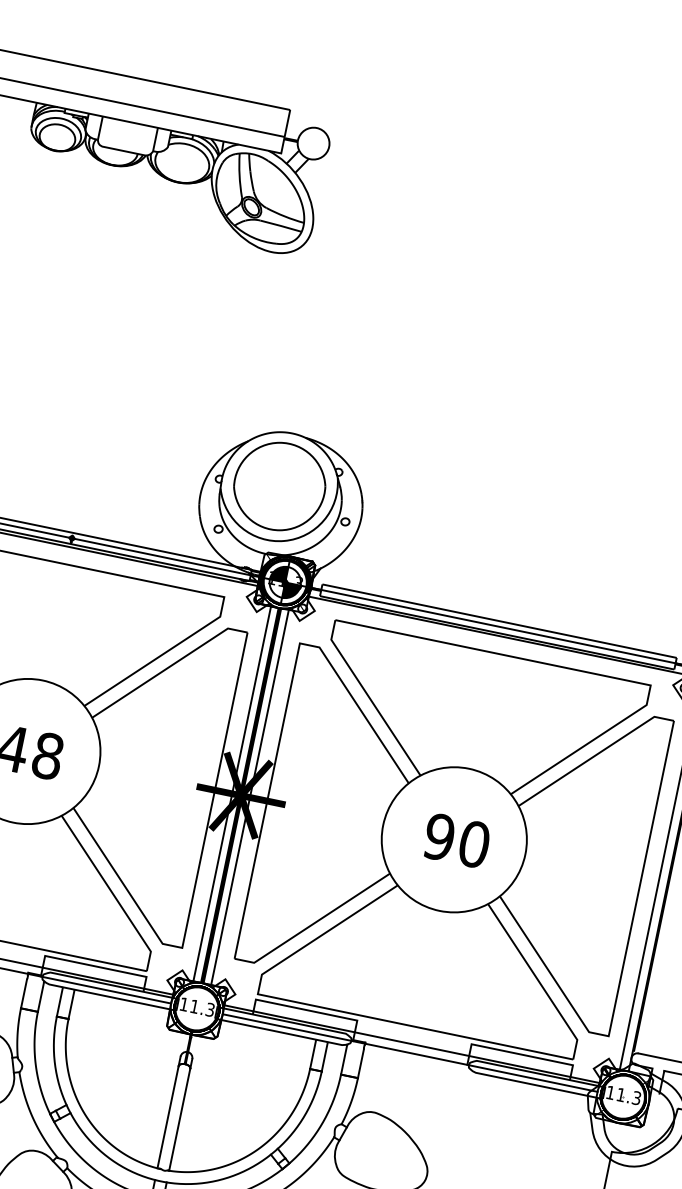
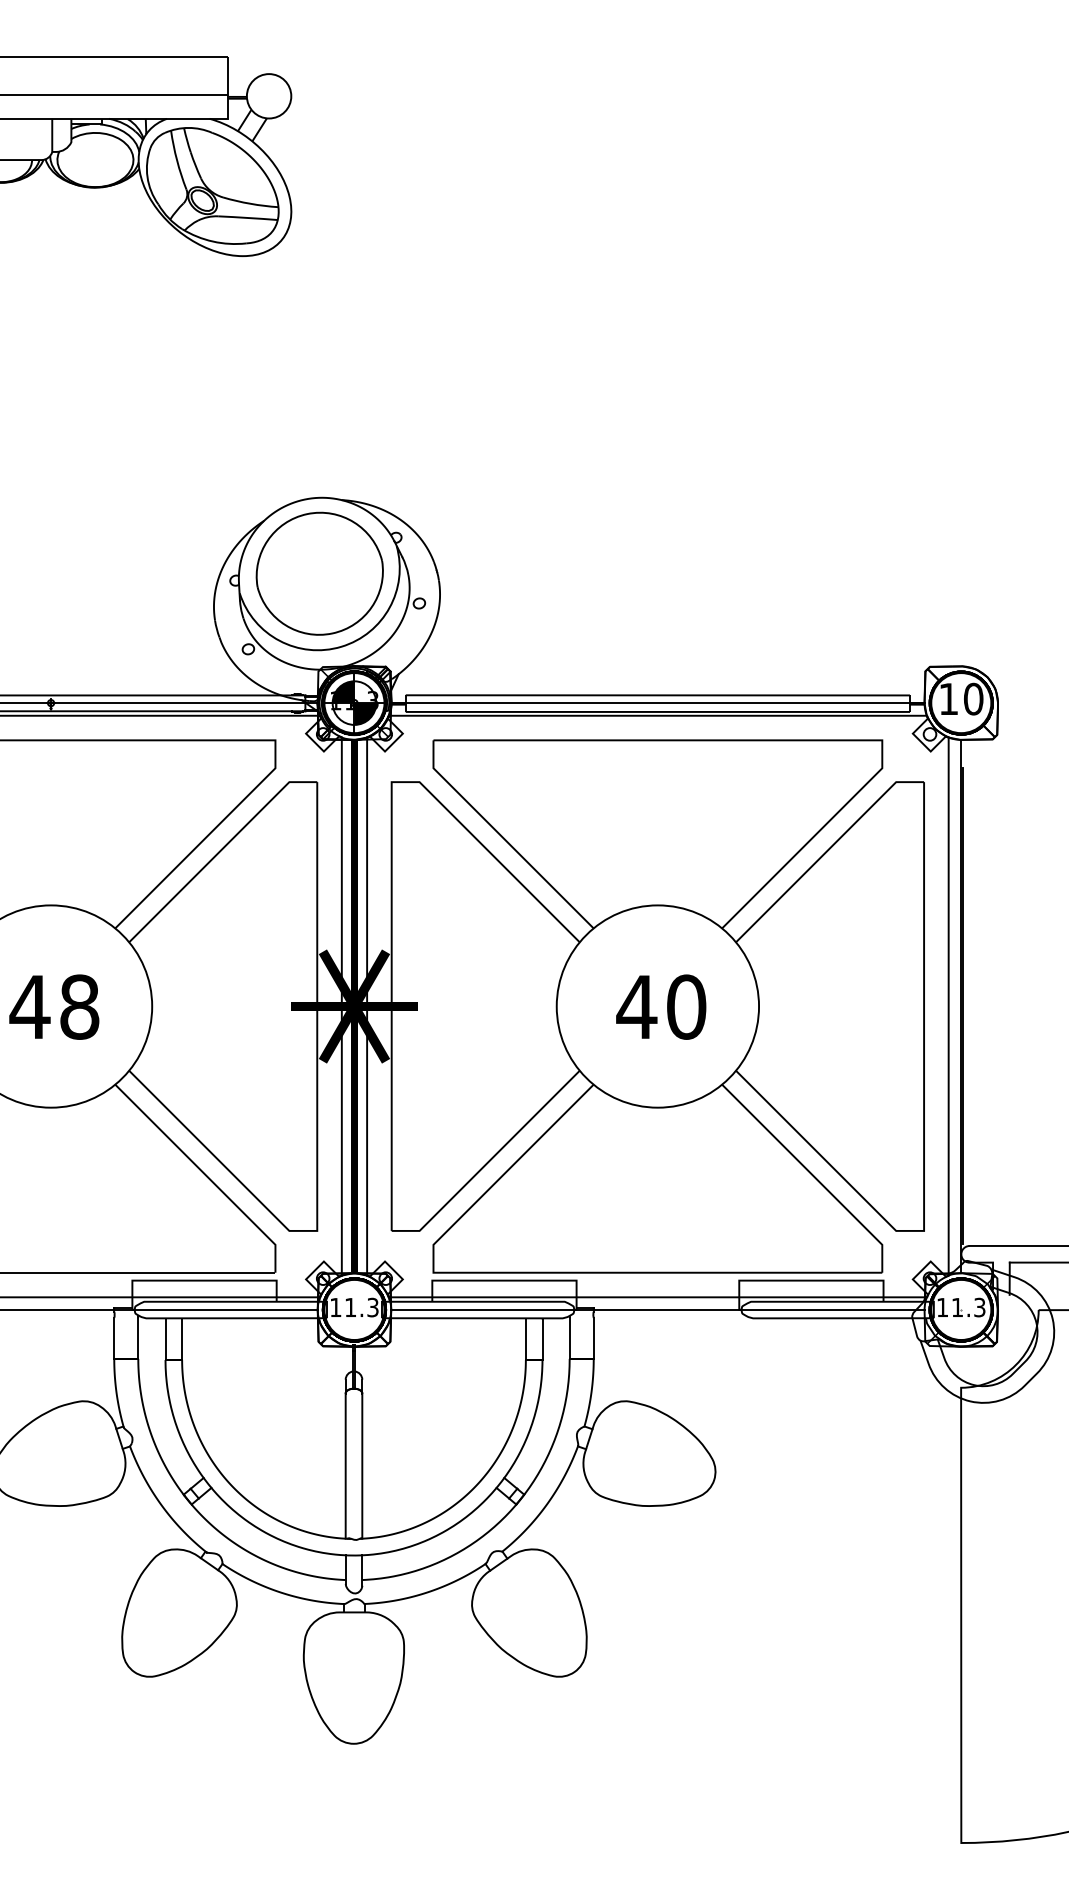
text: (439, 836) -> (636, 1006), 90 -> 40

